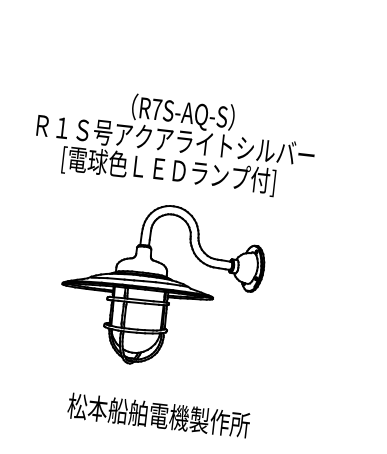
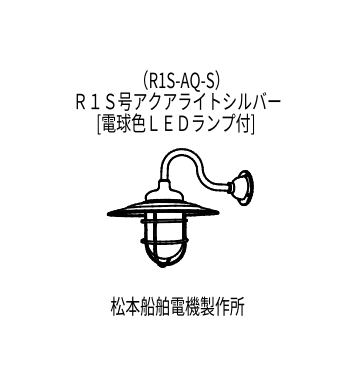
text: (156, 108) -> (161, 79), R7S-AQ-S -> R1S-AQ-S
text: (158, 414) -> (177, 305), moved

